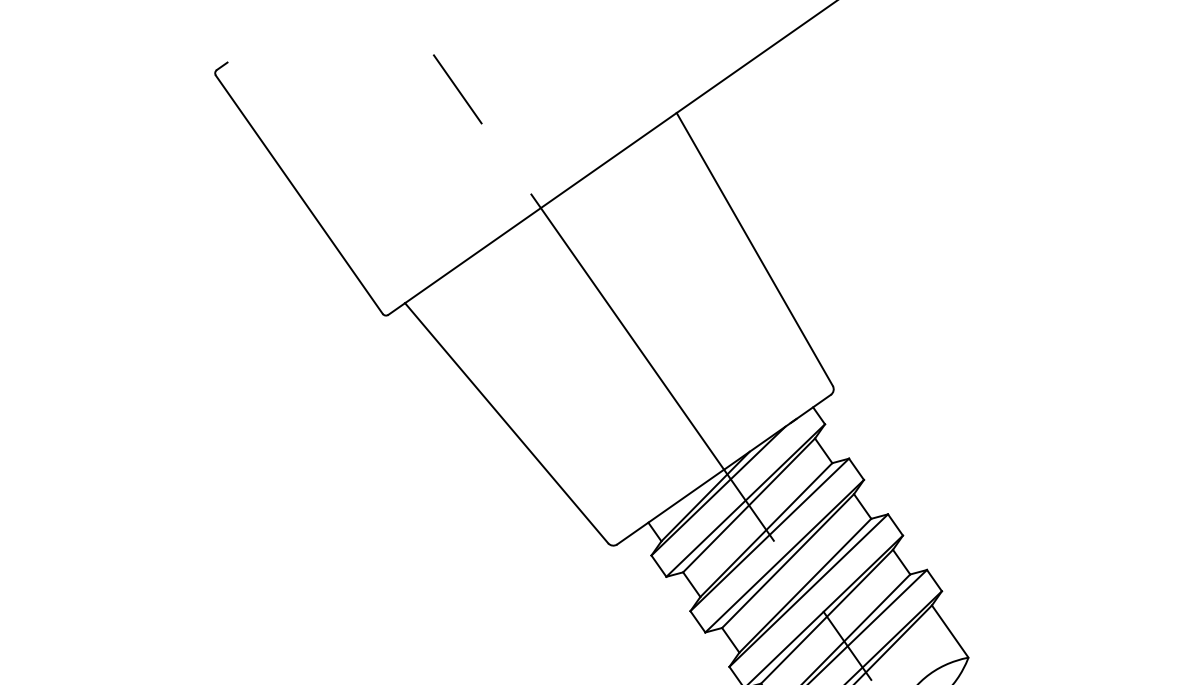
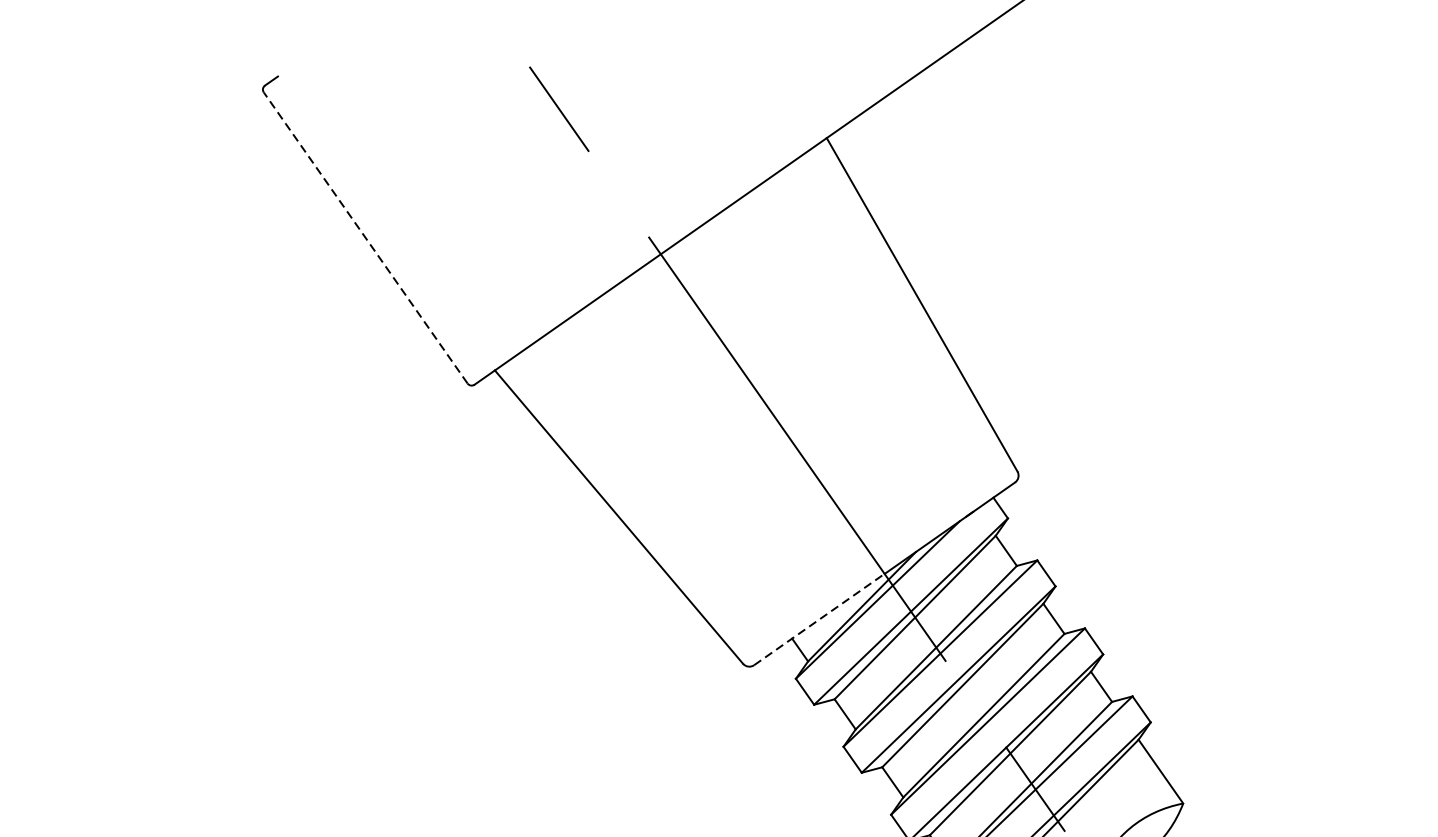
line: (299, 194) -> (365, 237), solid -> dashed
line: (671, 506) -> (820, 618), solid -> dashed

